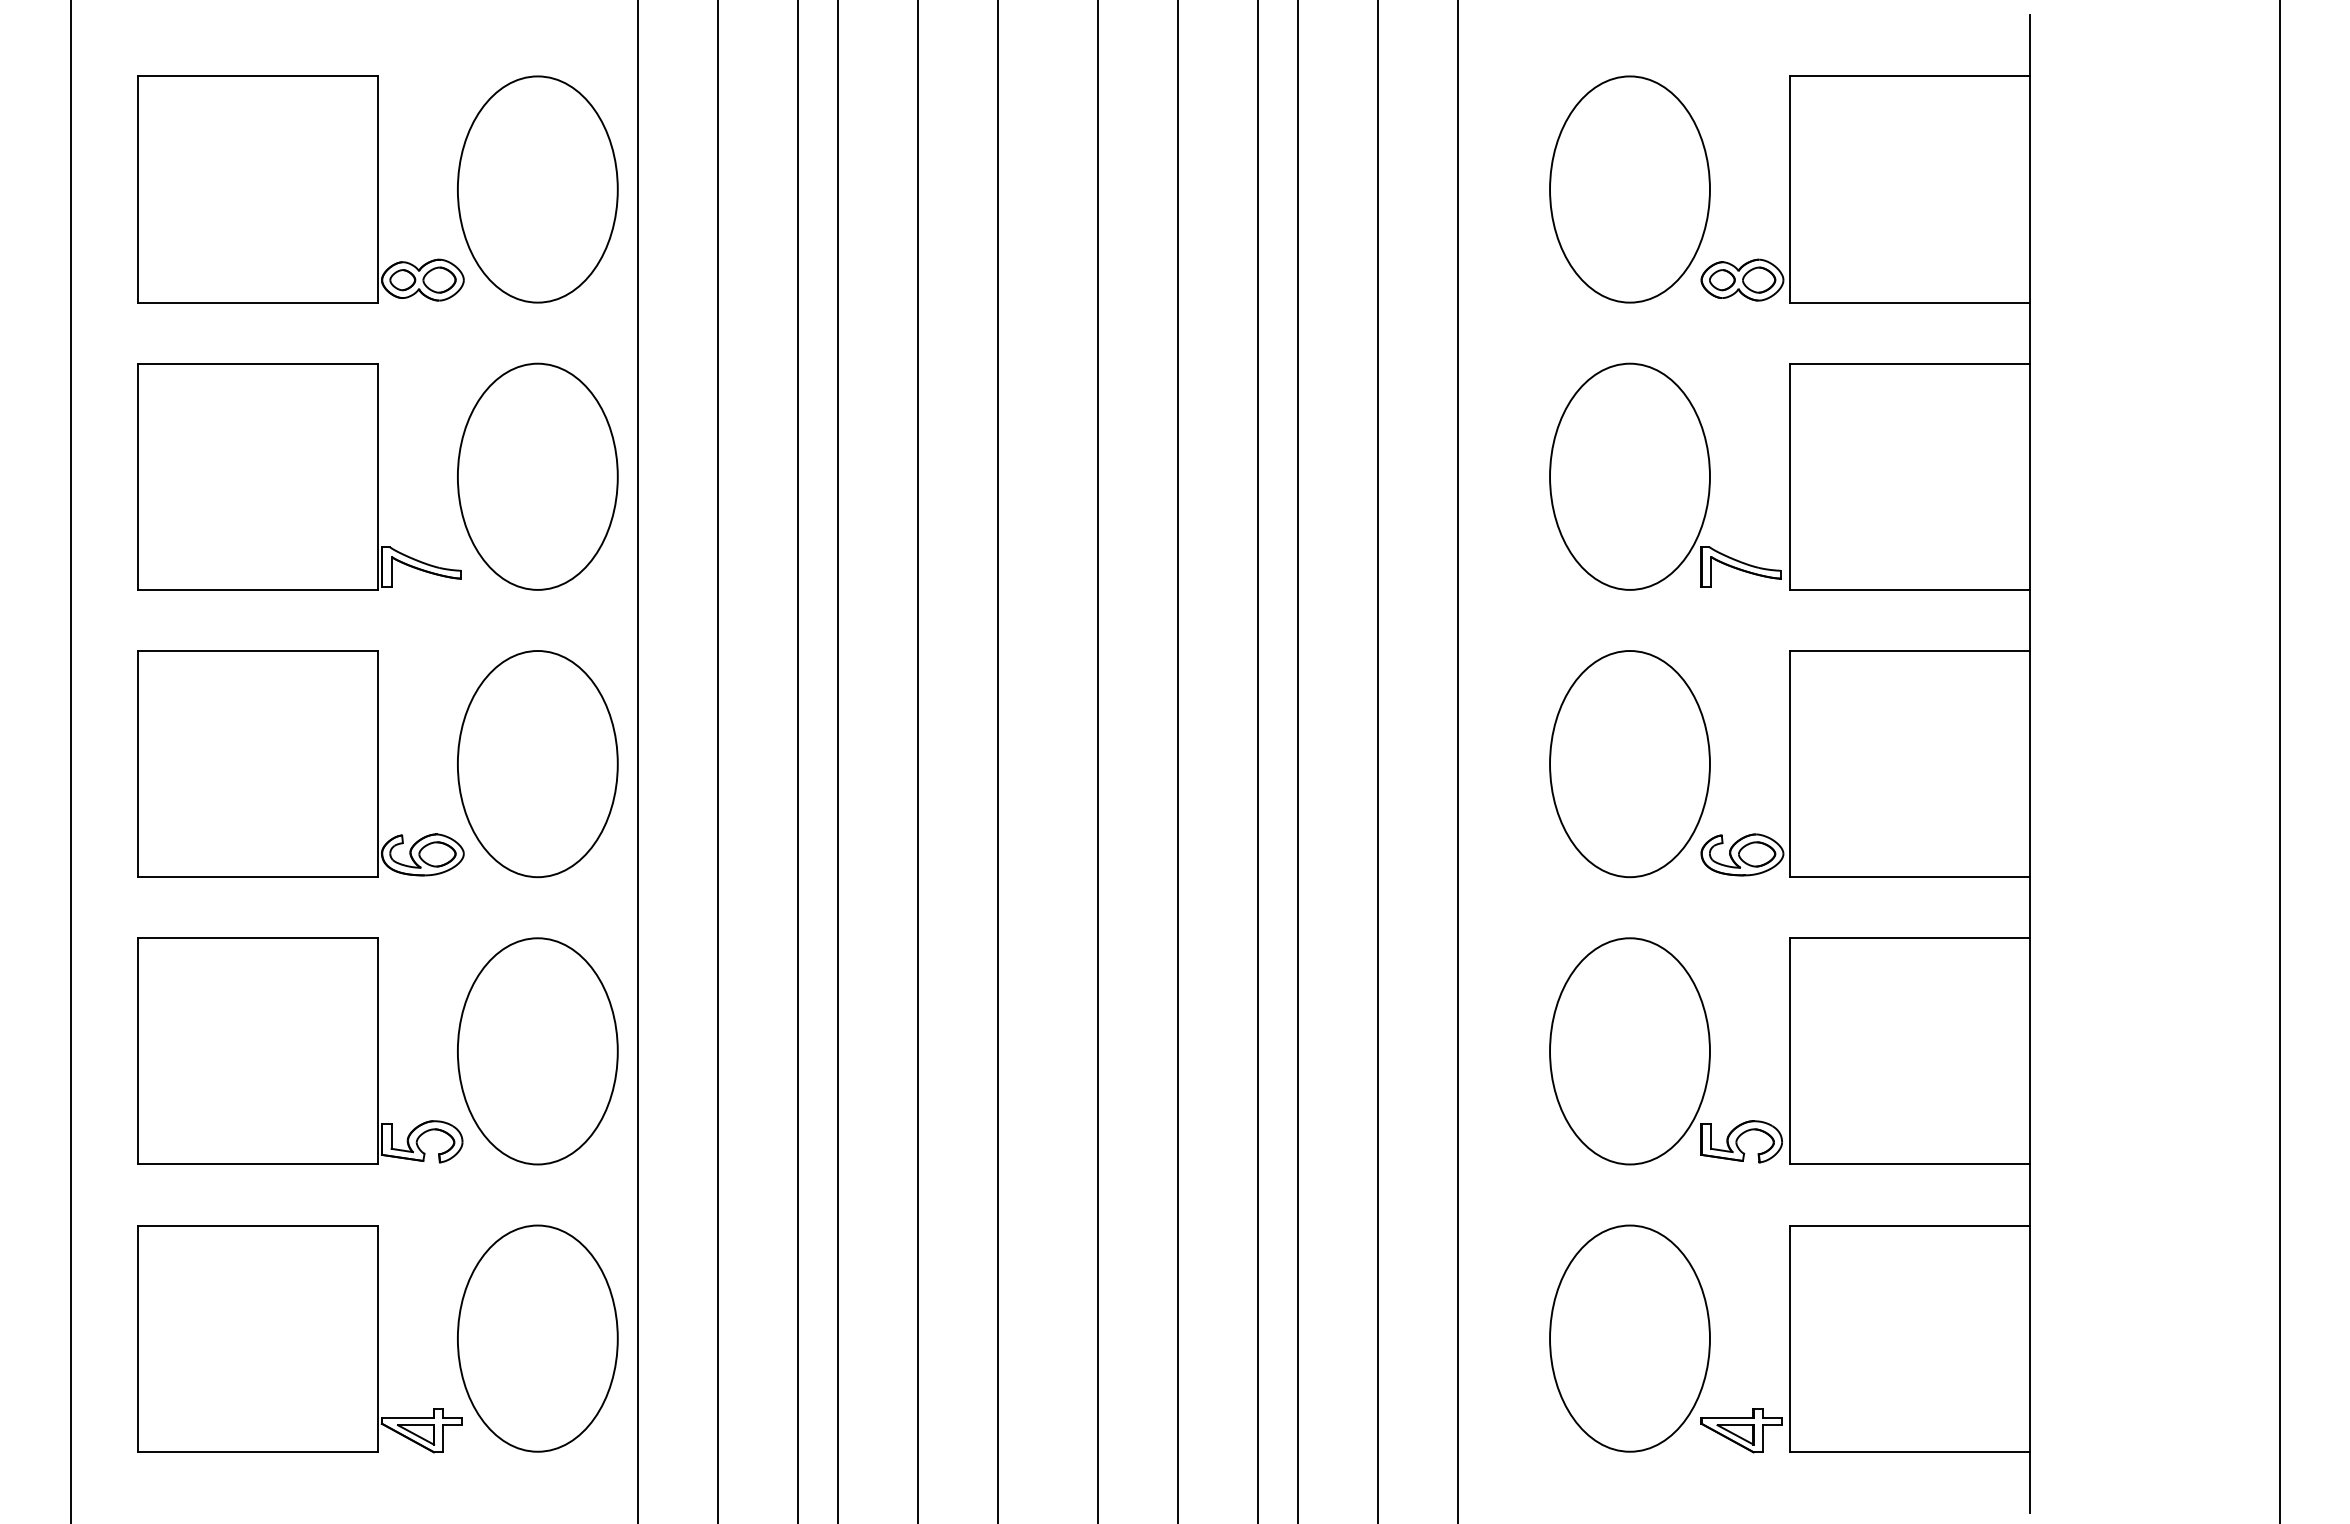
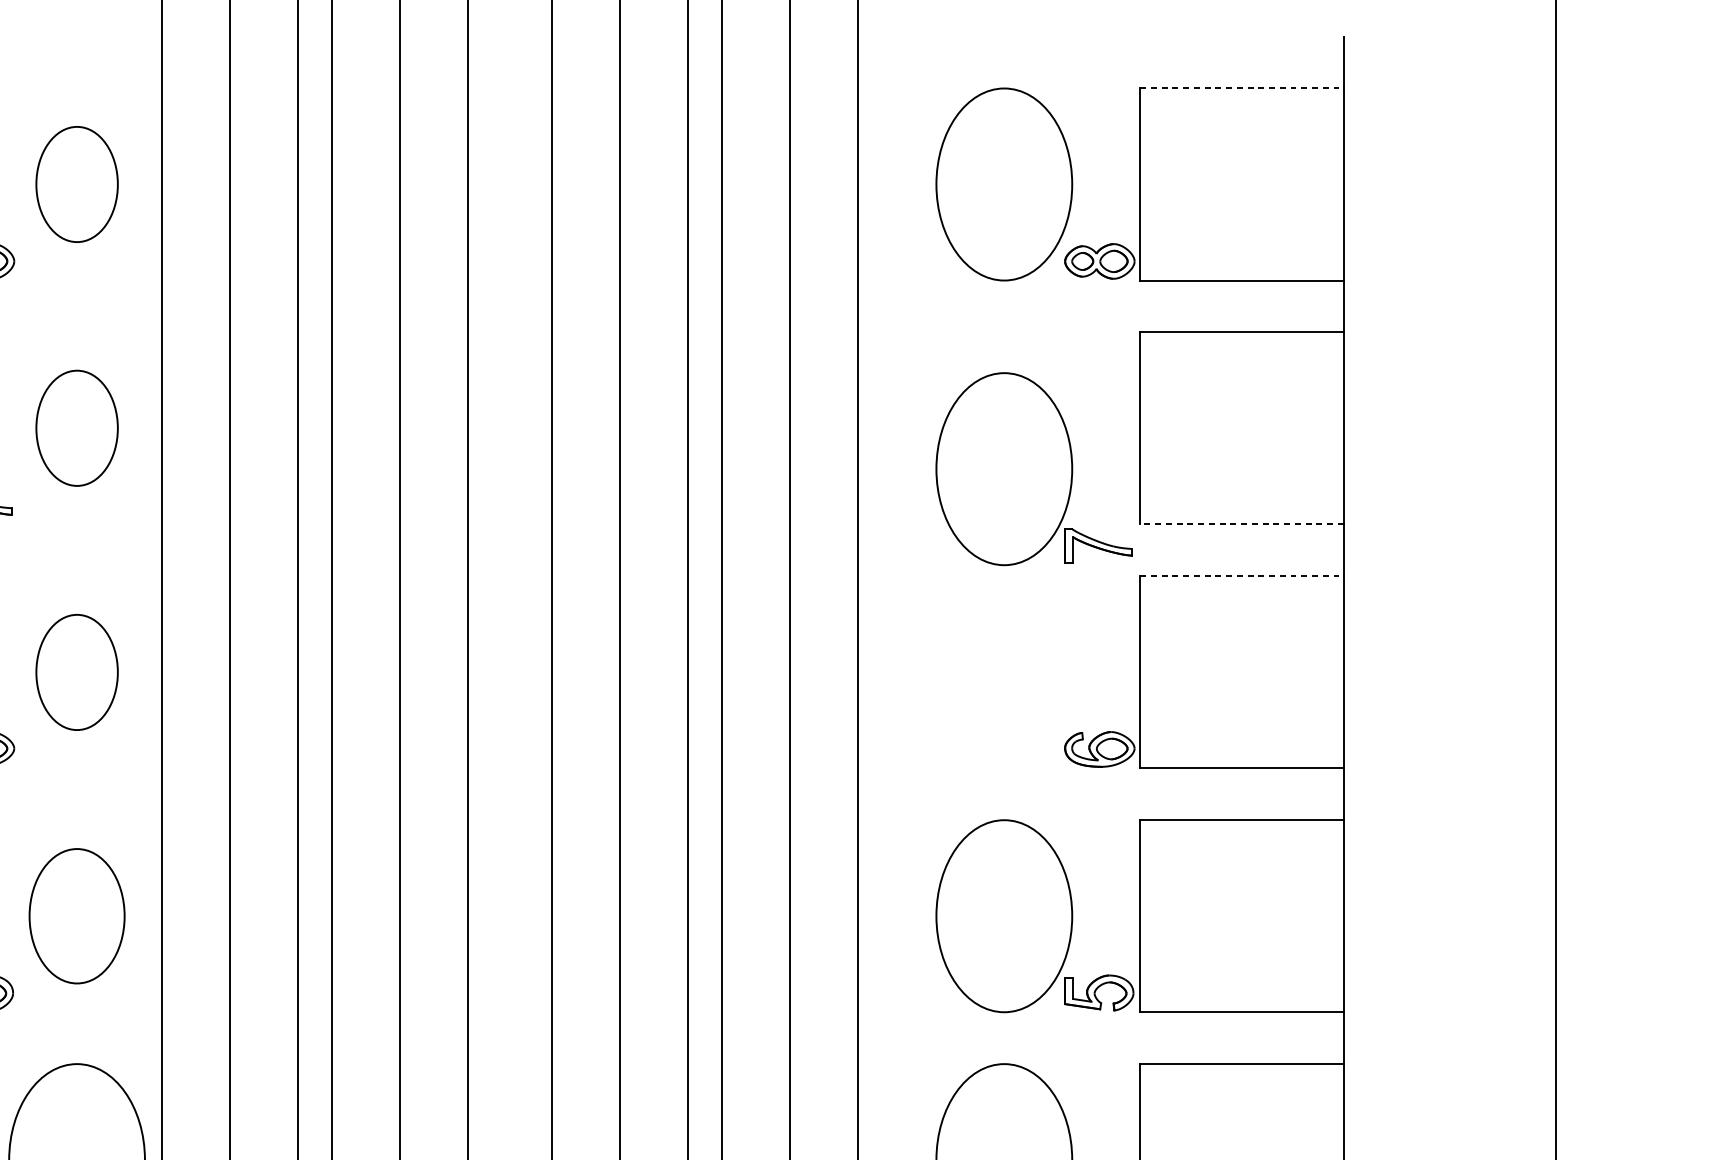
line: (1909, 76) -> (1241, 88), solid -> dashed
part: (537, 189) -> (76, 184), size x0.6
part: (537, 476) -> (76, 428), size x0.6
part: (1665, 476) -> (1034, 468), moved
line: (1909, 589) -> (1241, 524), solid -> dashed
line: (1909, 651) -> (1241, 576), solid -> dashed
part: (537, 764) -> (76, 672), size x0.6
part: (1629, 764) -> (1003, 672), removed
part: (537, 1051) -> (76, 916), size x0.7

